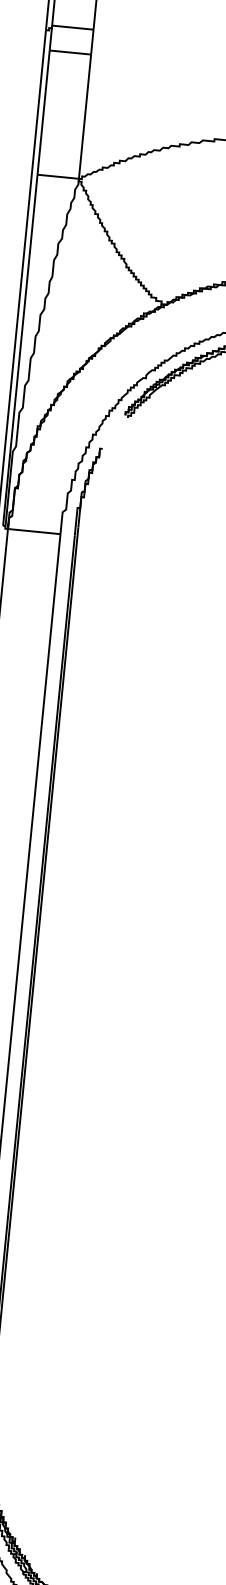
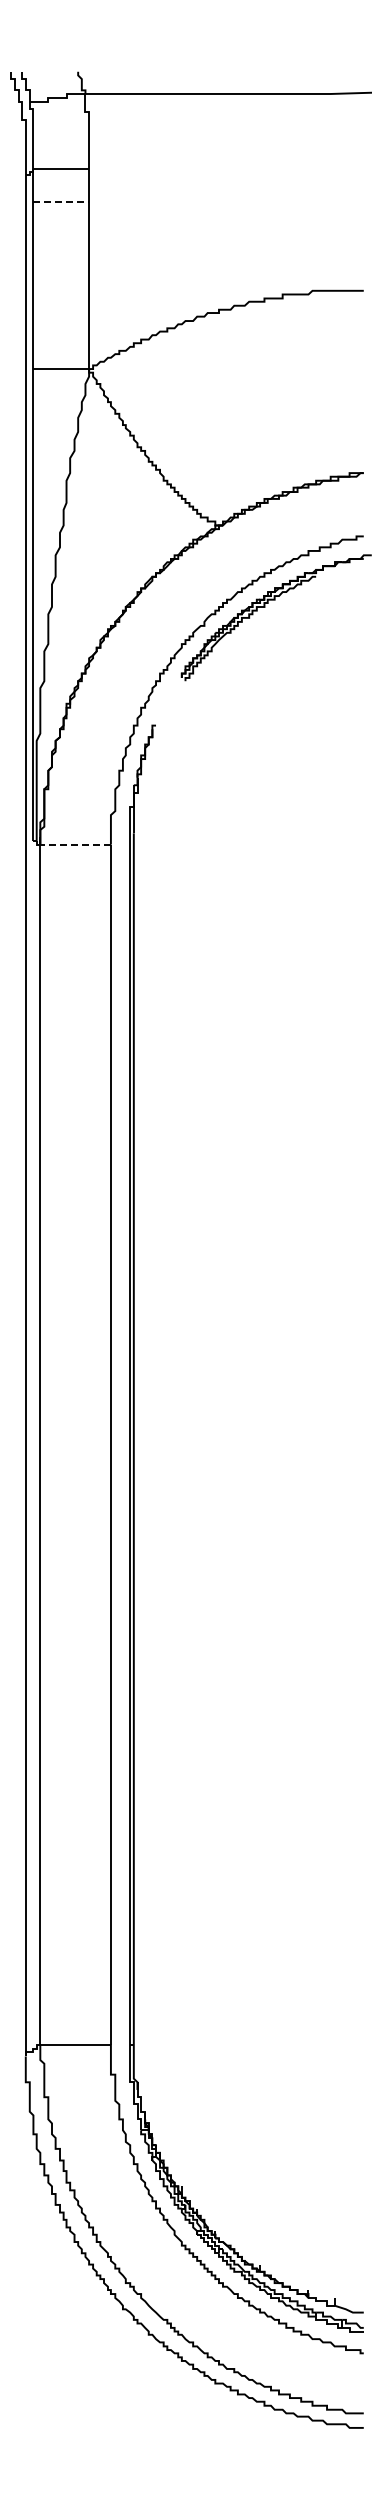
line: (70, 52) -> (61, 202), solid -> dashed
line: (34, 531) -> (75, 844), solid -> dashed

